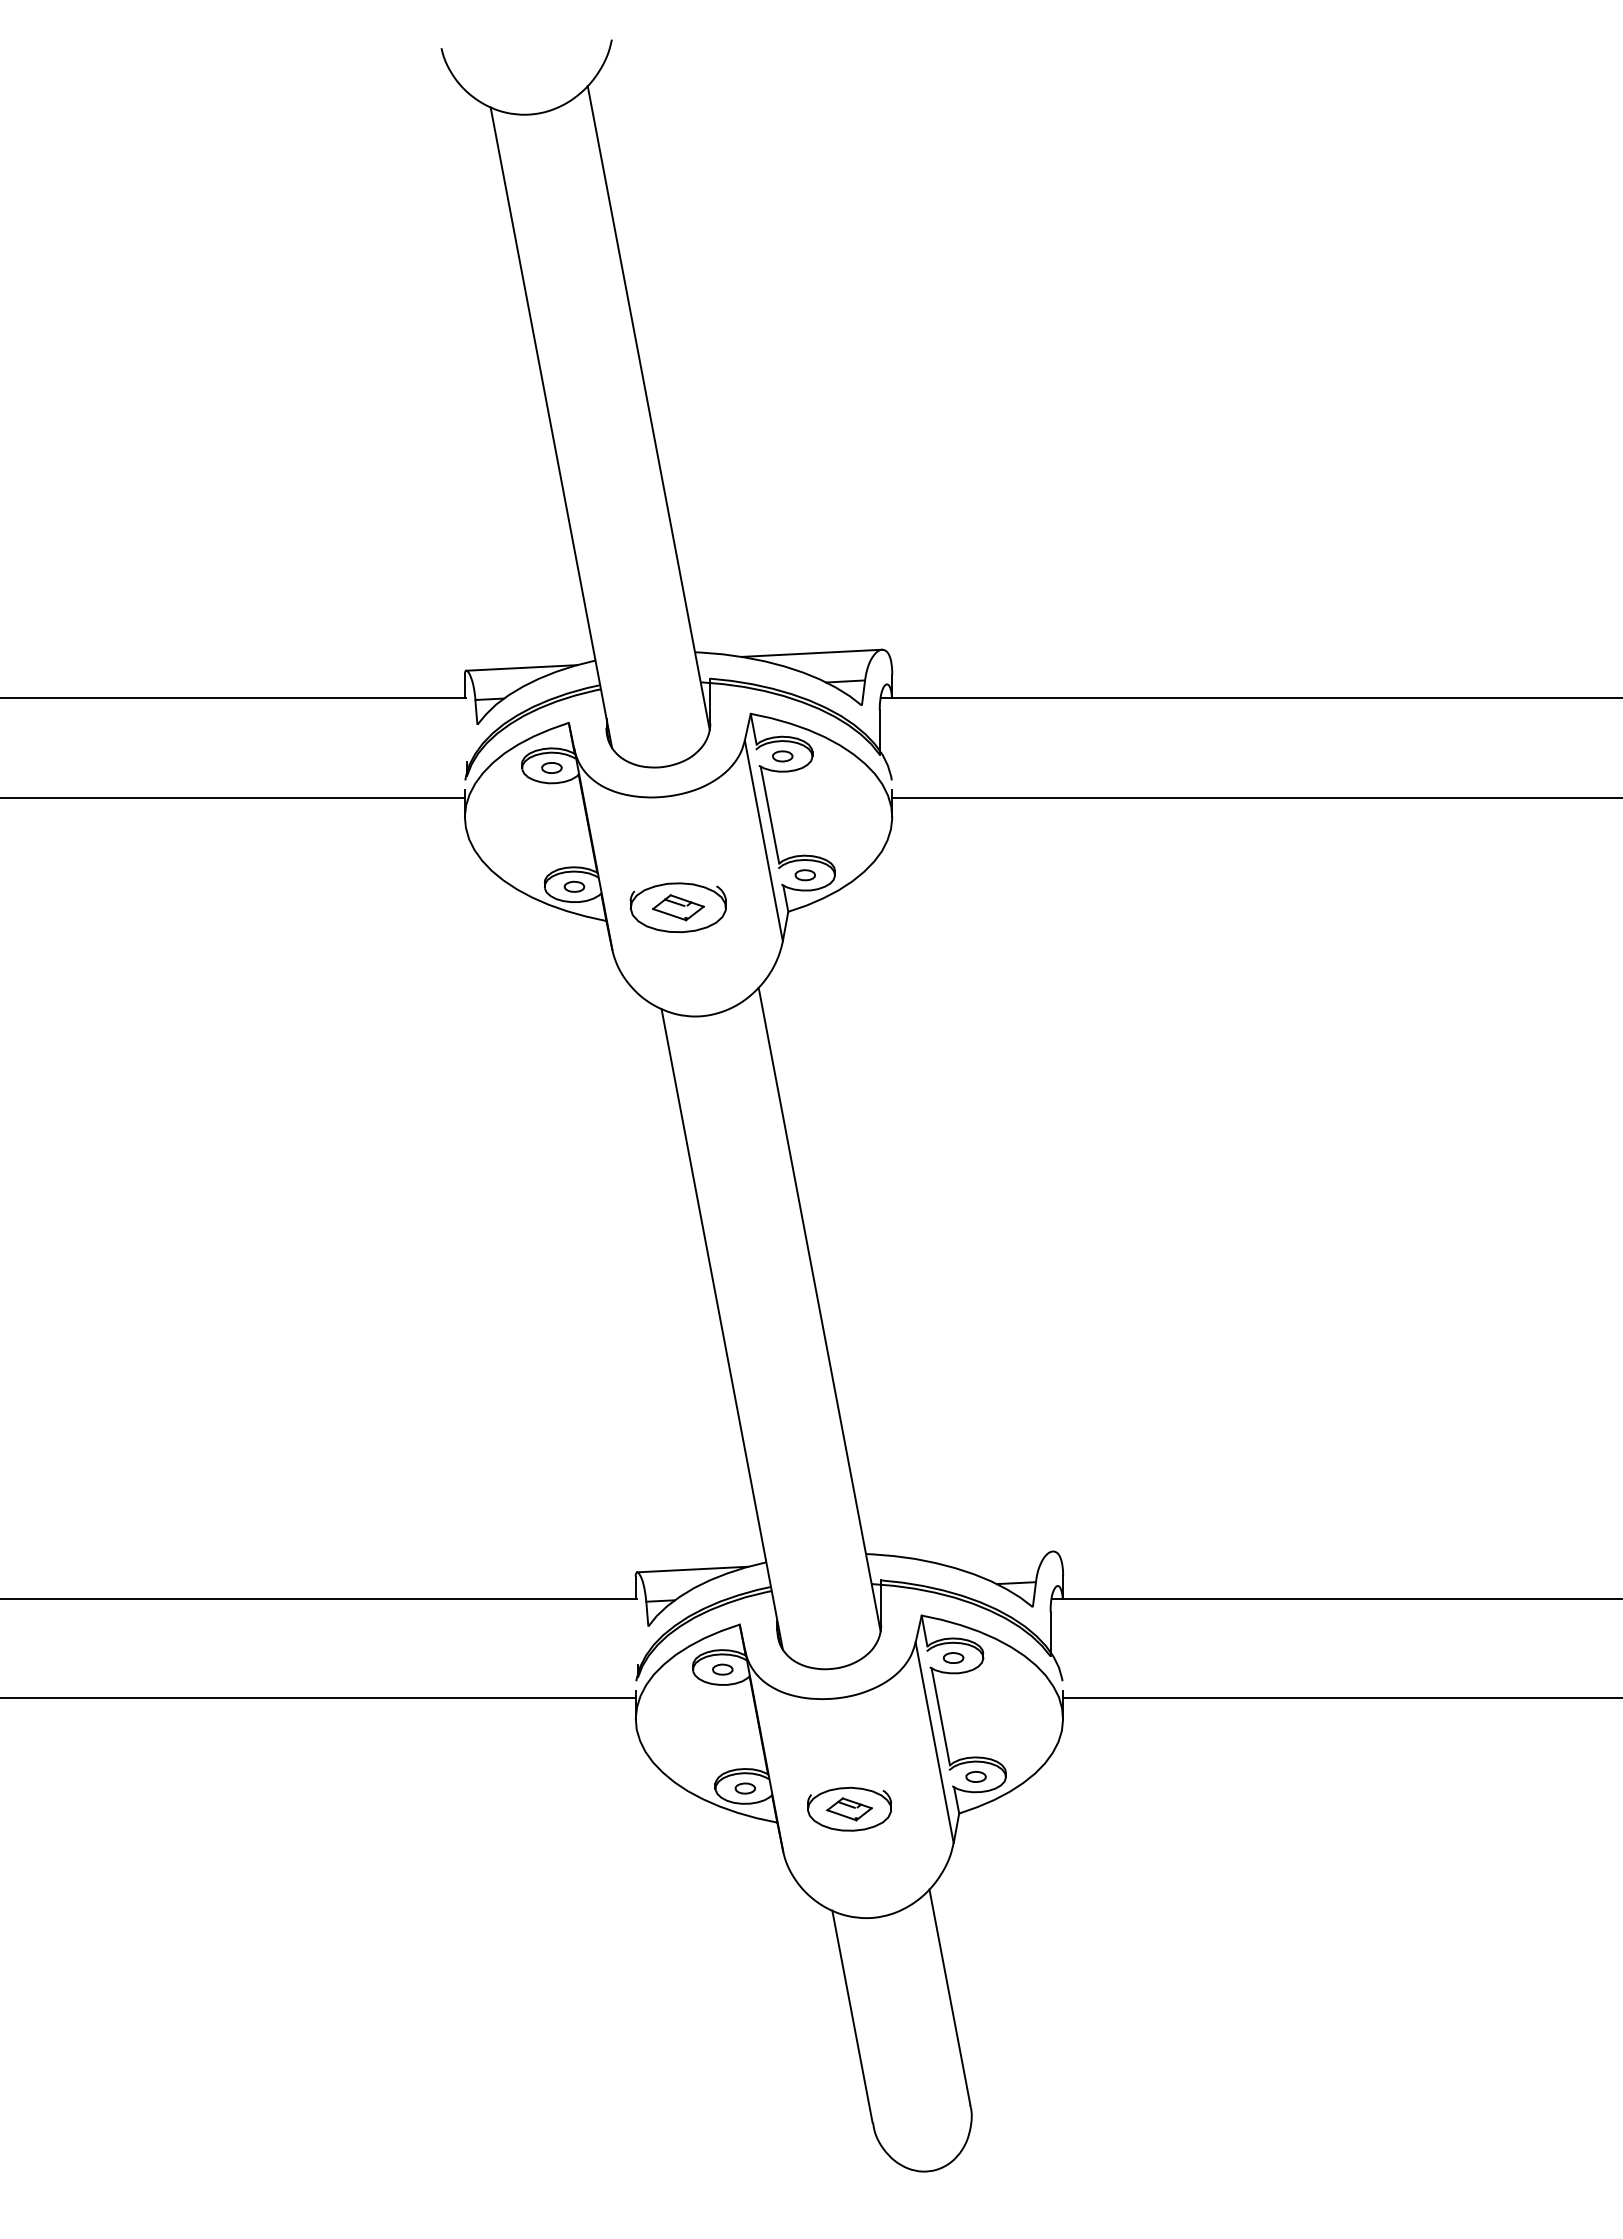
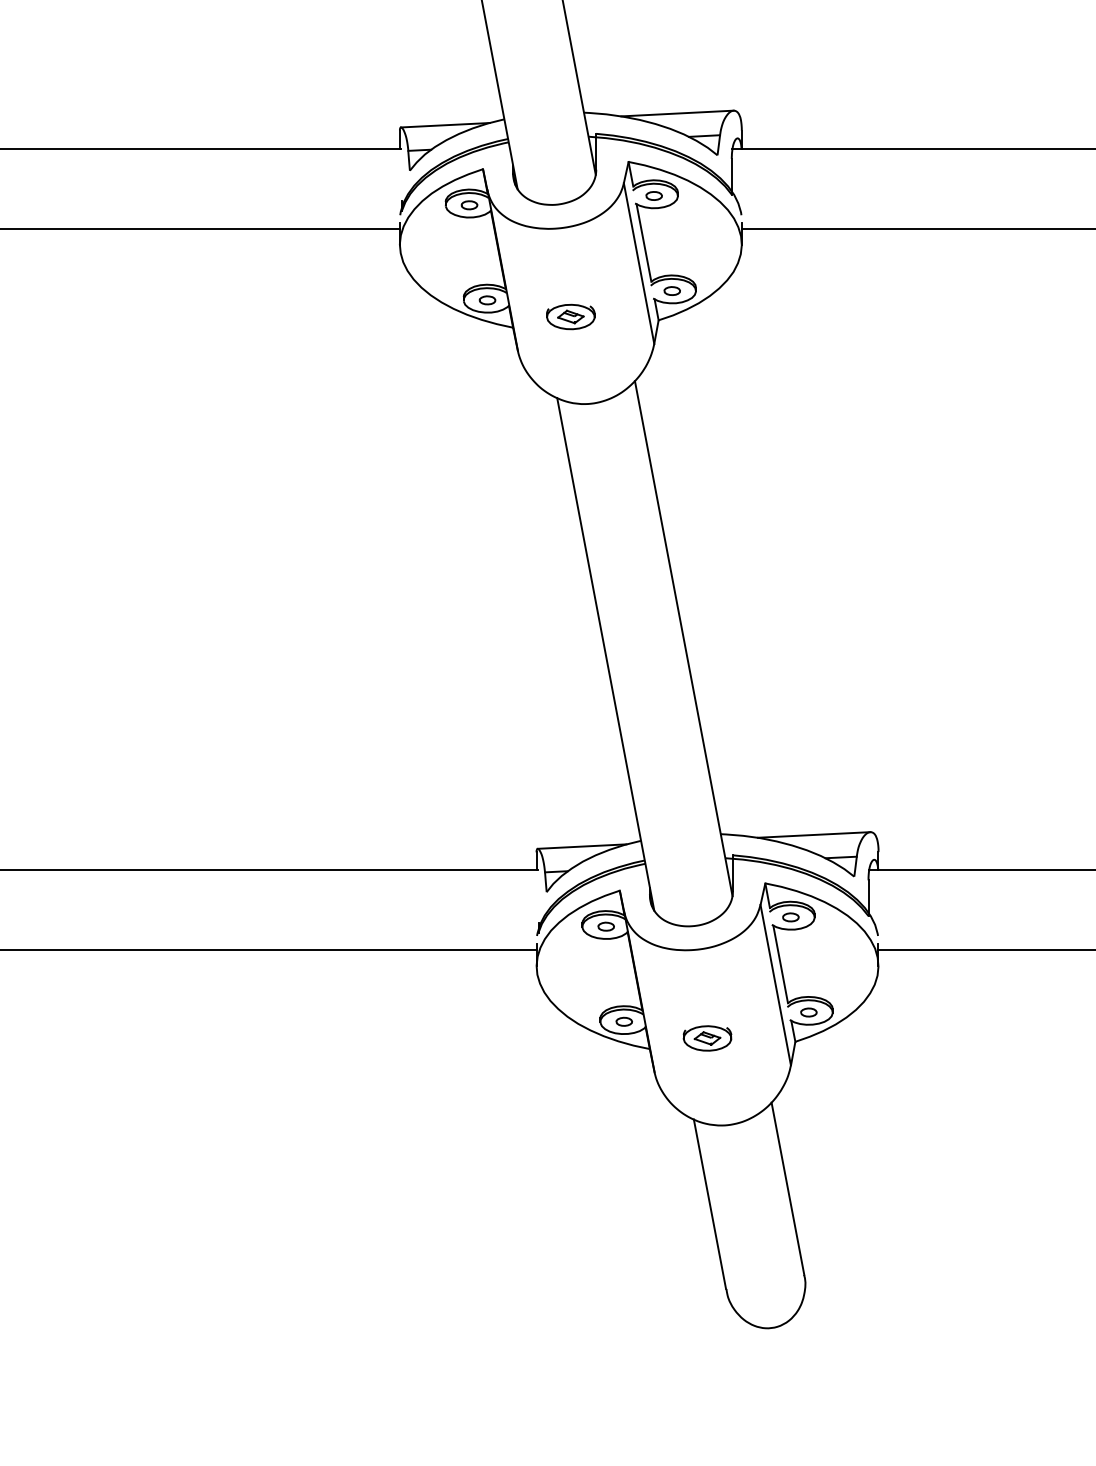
part: (678, 907) -> (570, 316), size x0.62
line: (982, 1554) -> (814, 834), added
part: (848, 1809) -> (706, 1038), size x0.71

